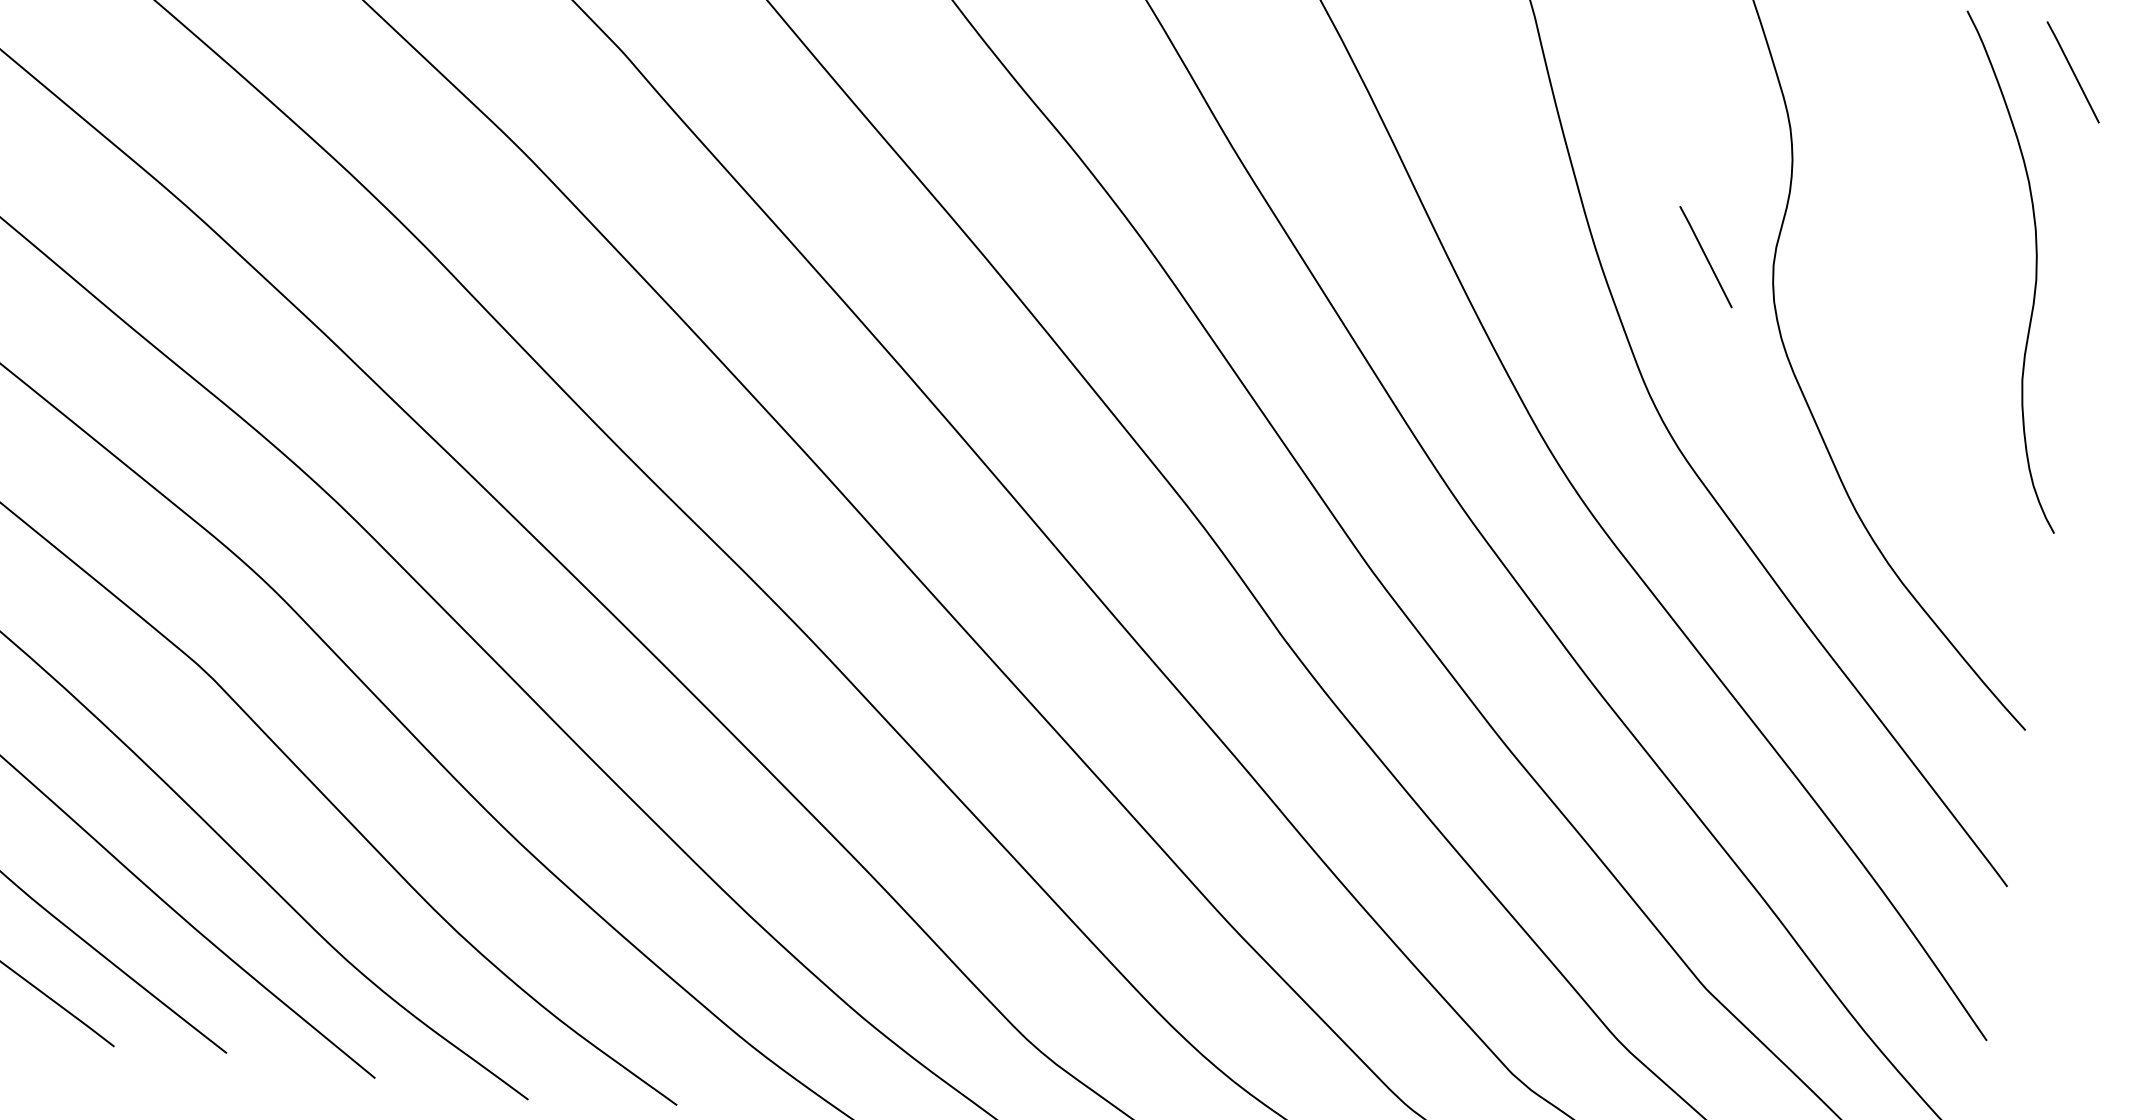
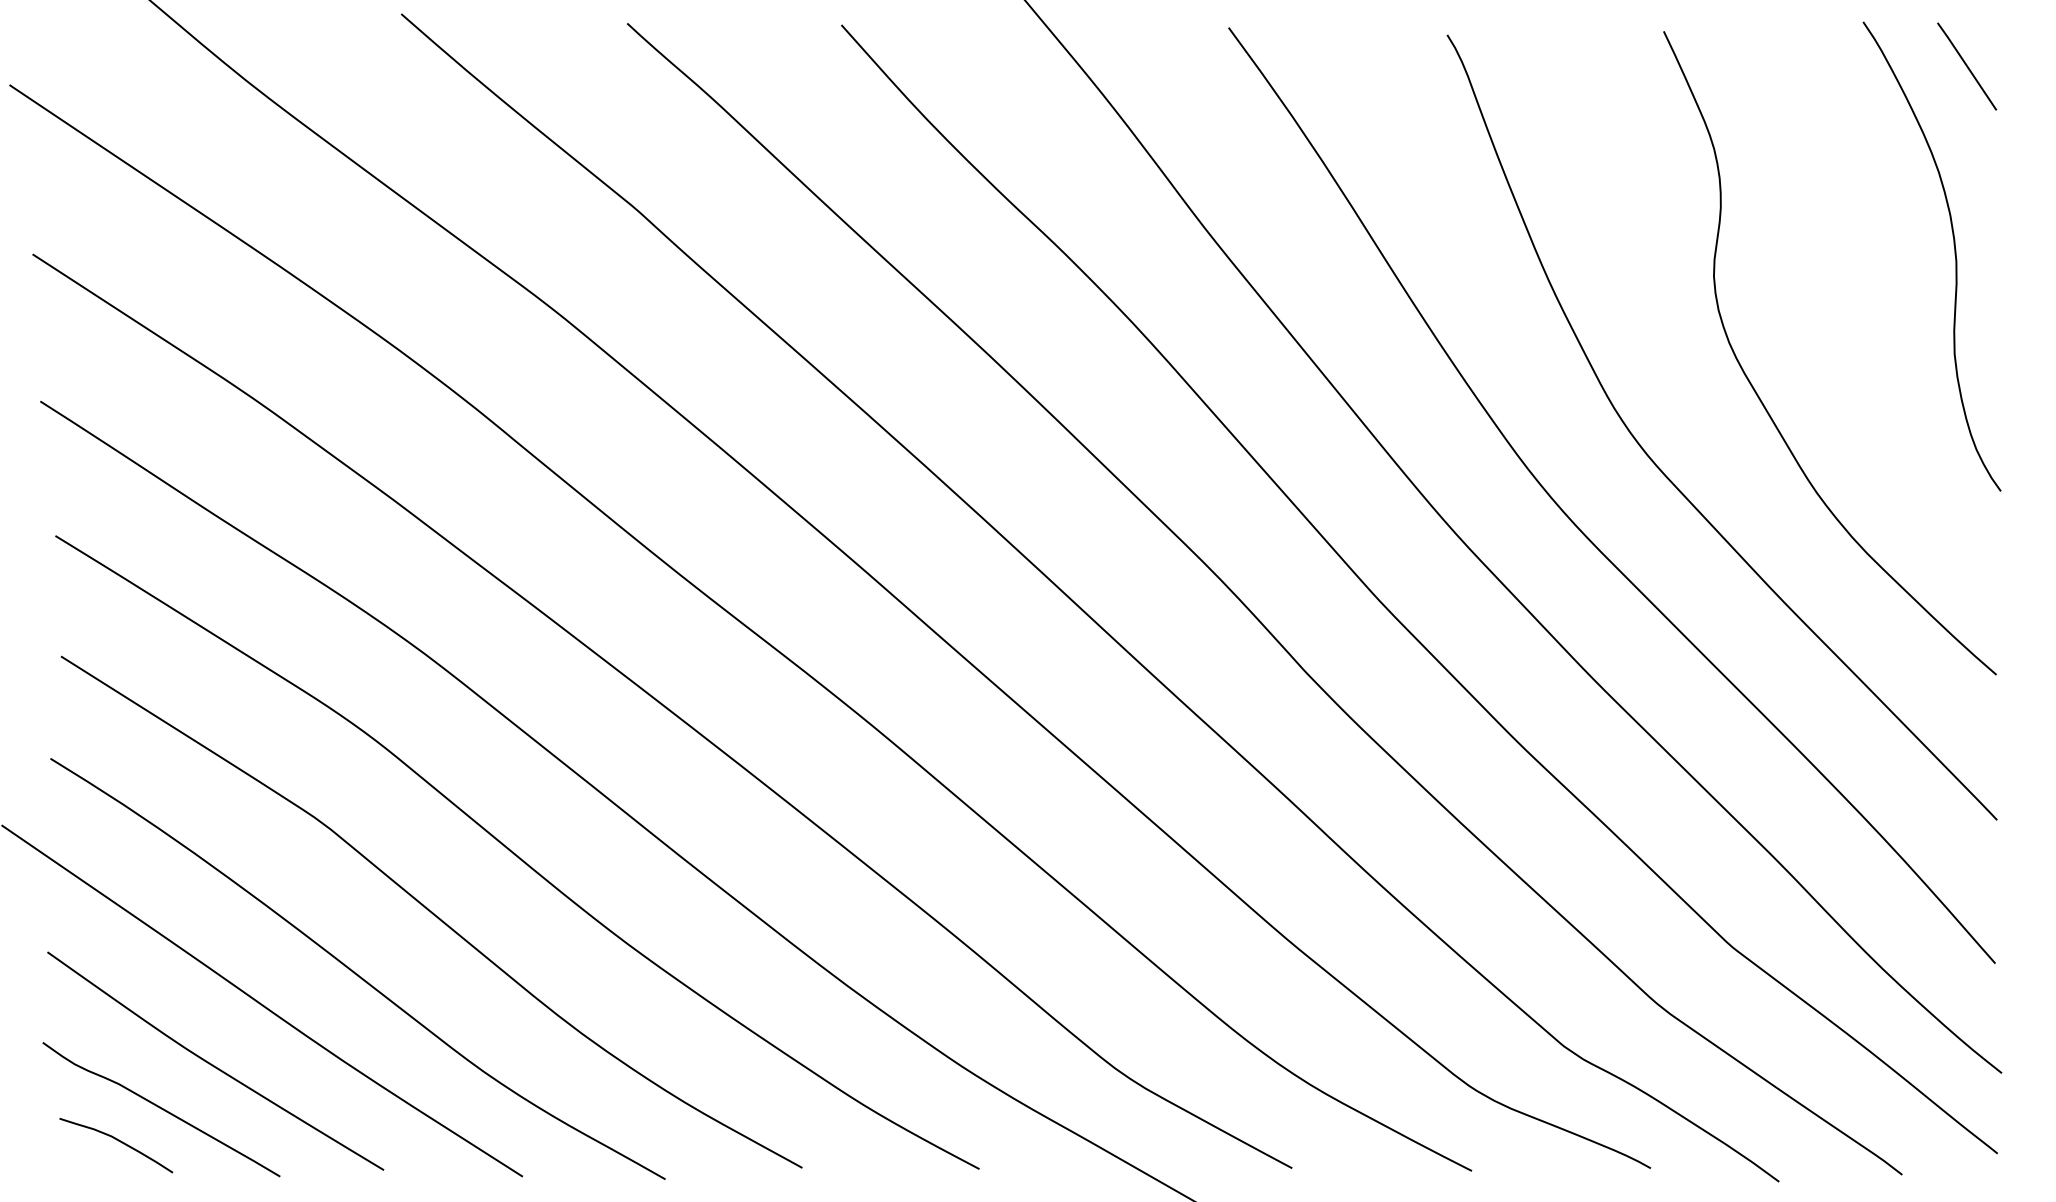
line: (1706, 257) -> (1651, 276), removed

